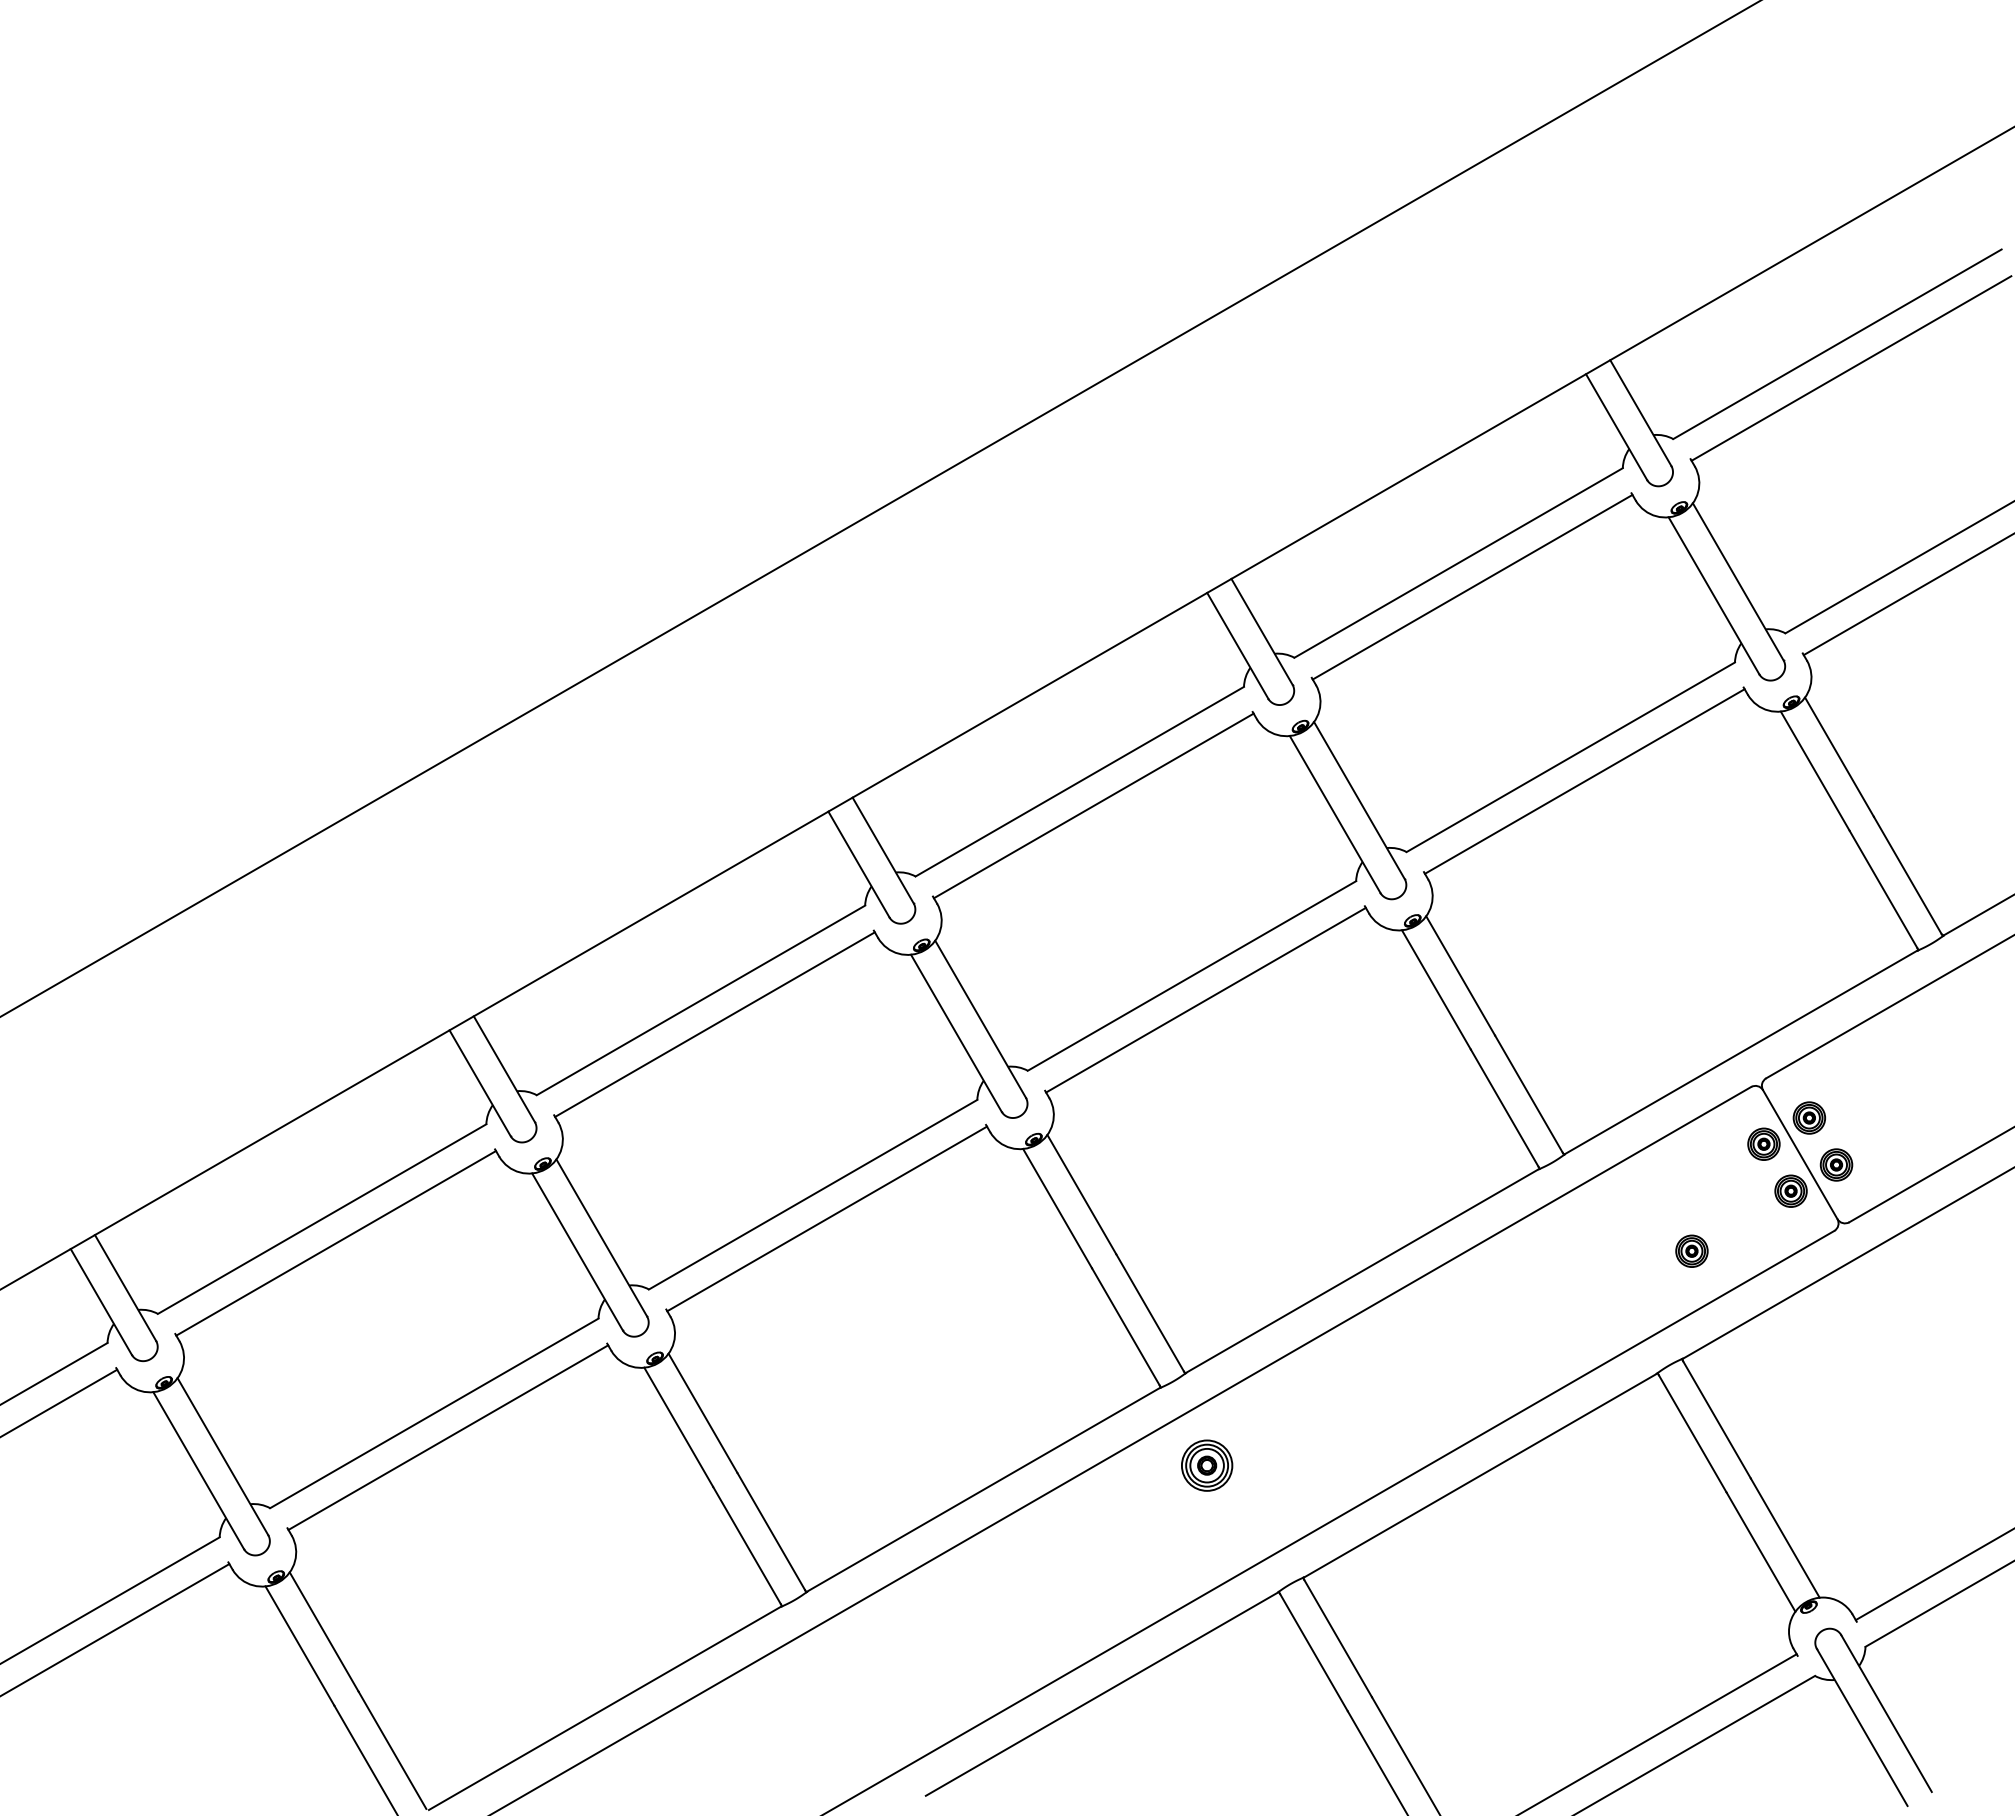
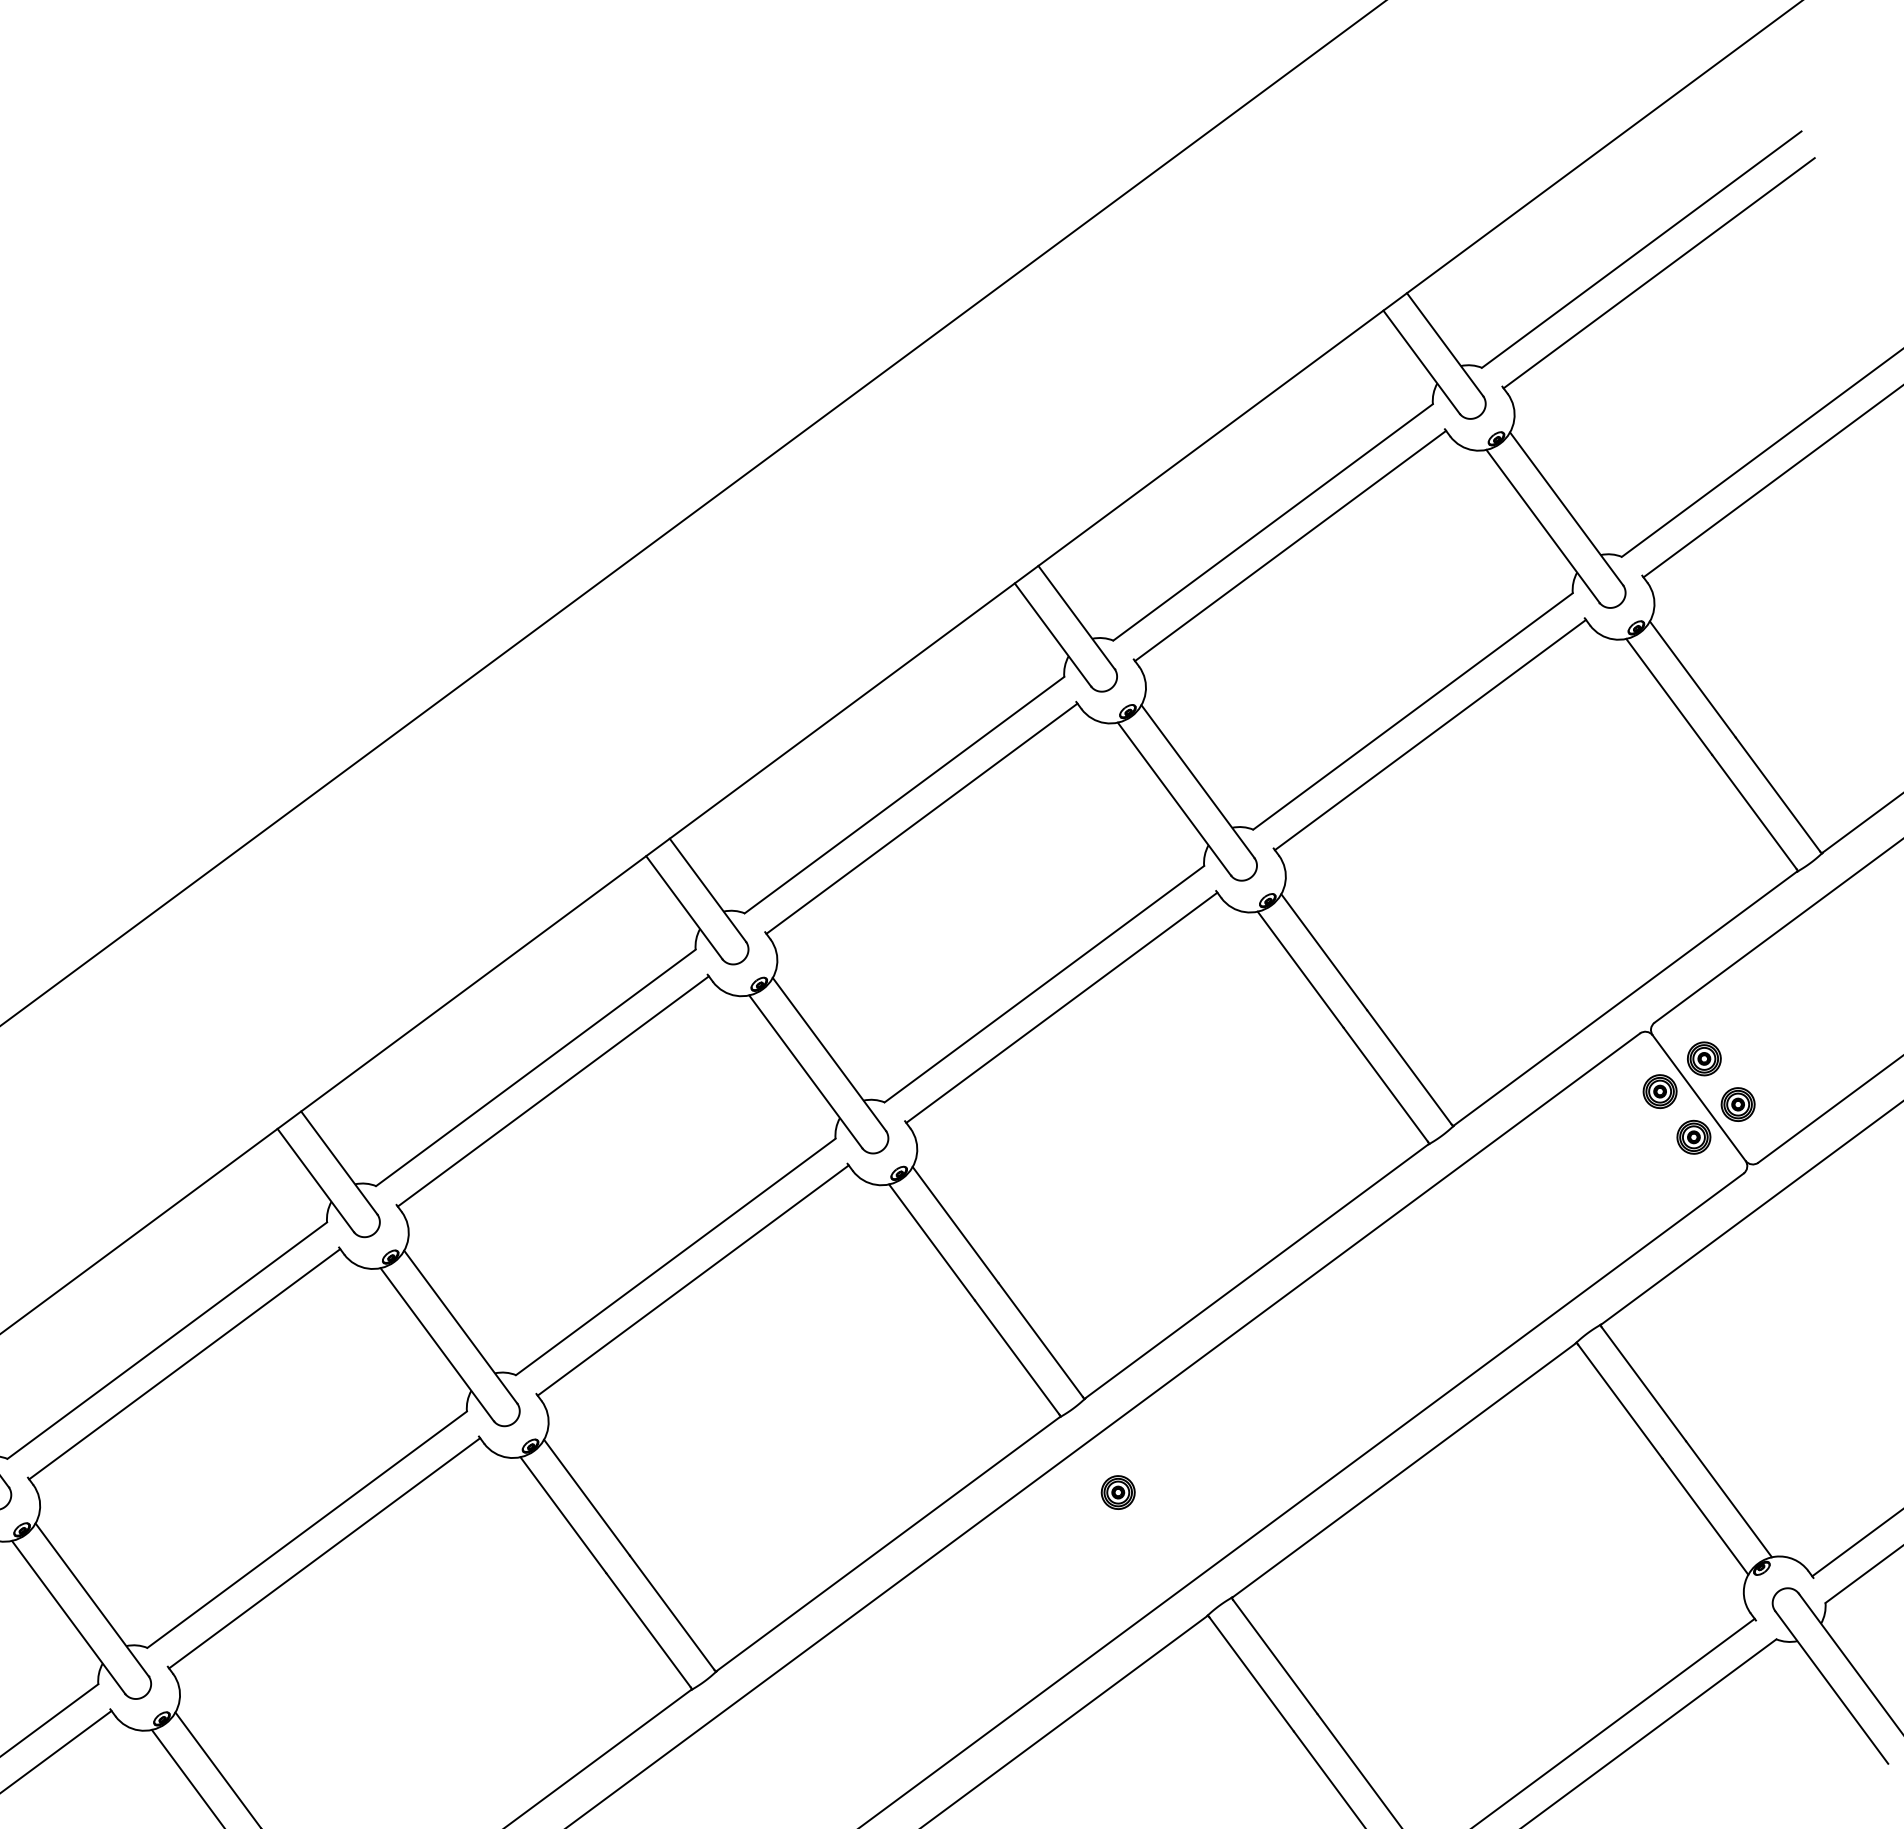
part: (1691, 1250) -> (1597, 1210), removed
part: (1206, 1465) -> (1117, 1492), size x0.62

